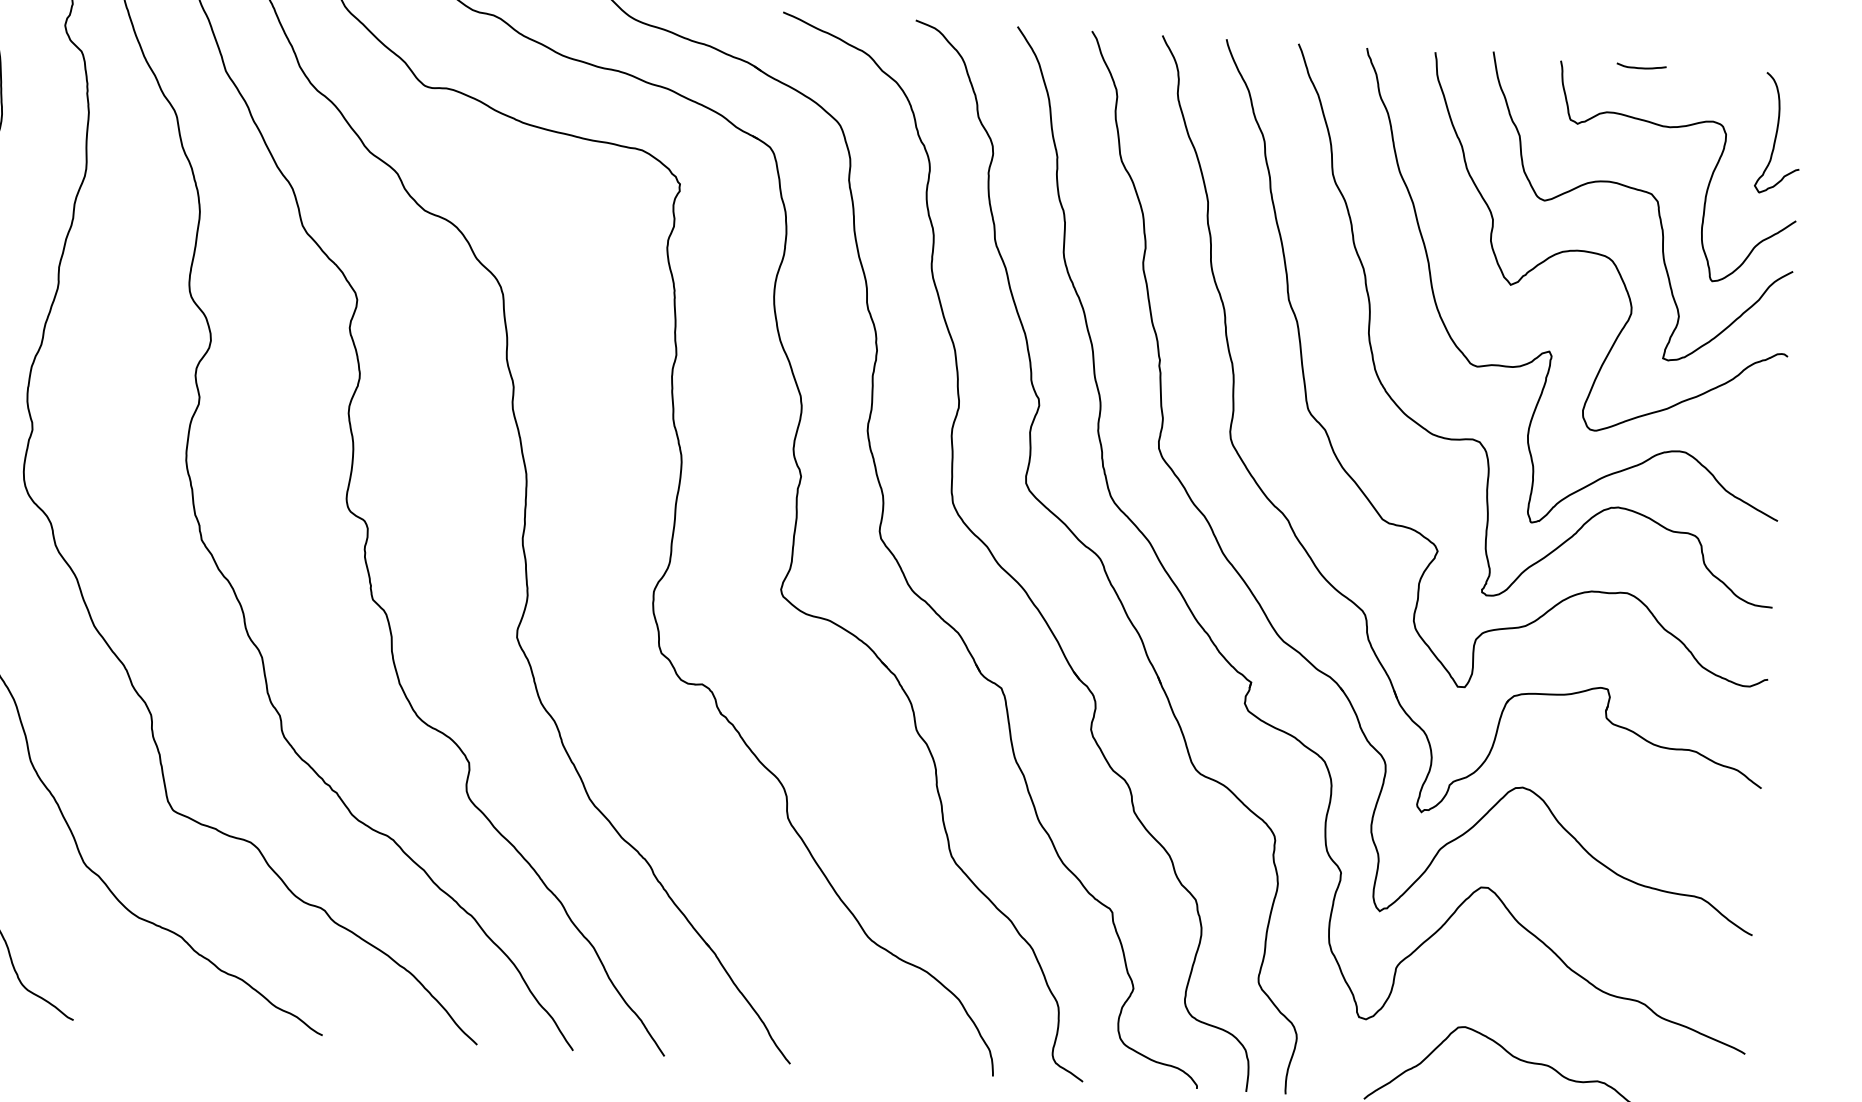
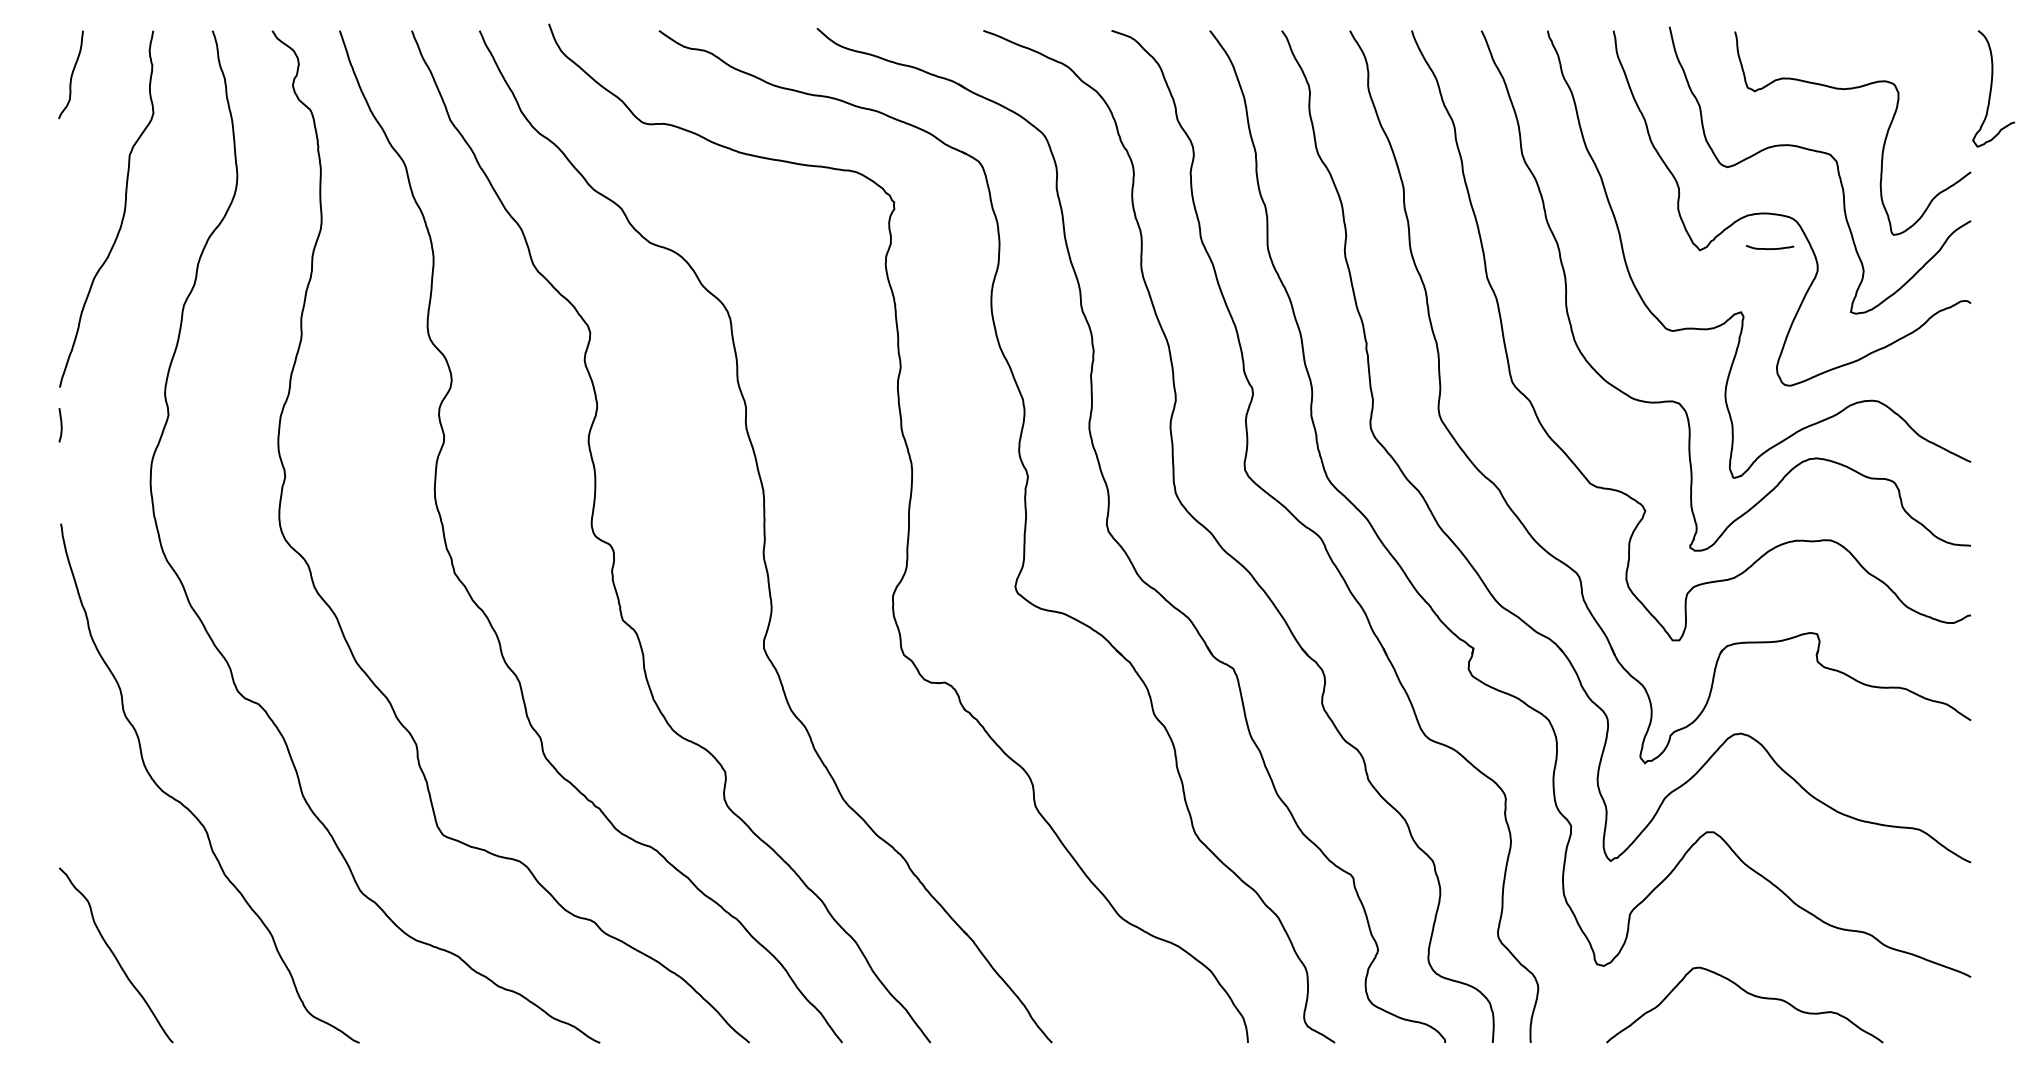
curve: (1641, 67) -> (1770, 248), moved
curve: (1778, 132) -> (1992, 87), moved

